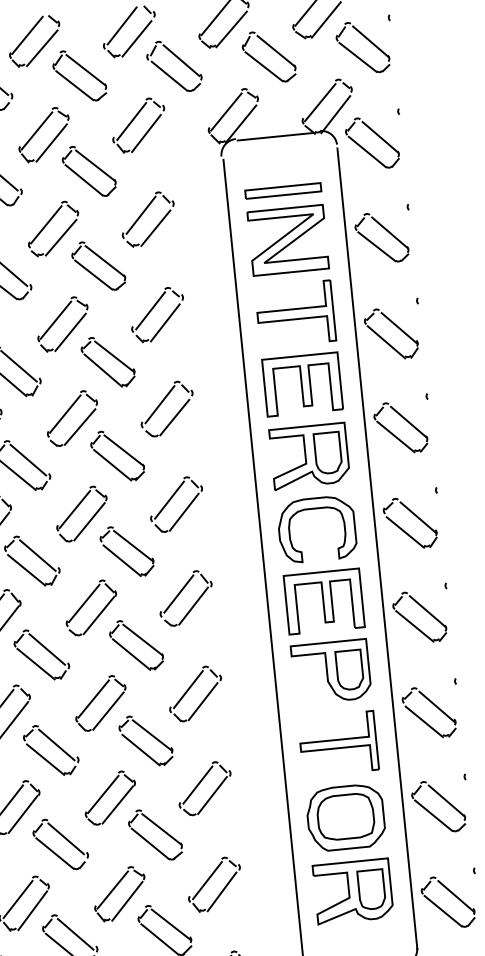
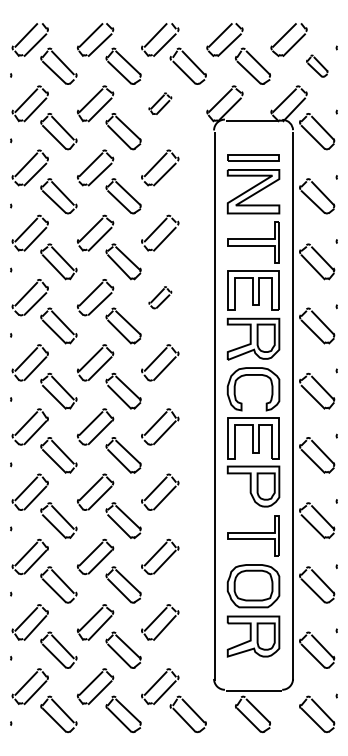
part: (363, 46) -> (317, 65), size x0.6
part: (139, 124) -> (160, 103), size x0.6
part: (167, 408) -> (160, 297), size x0.6

